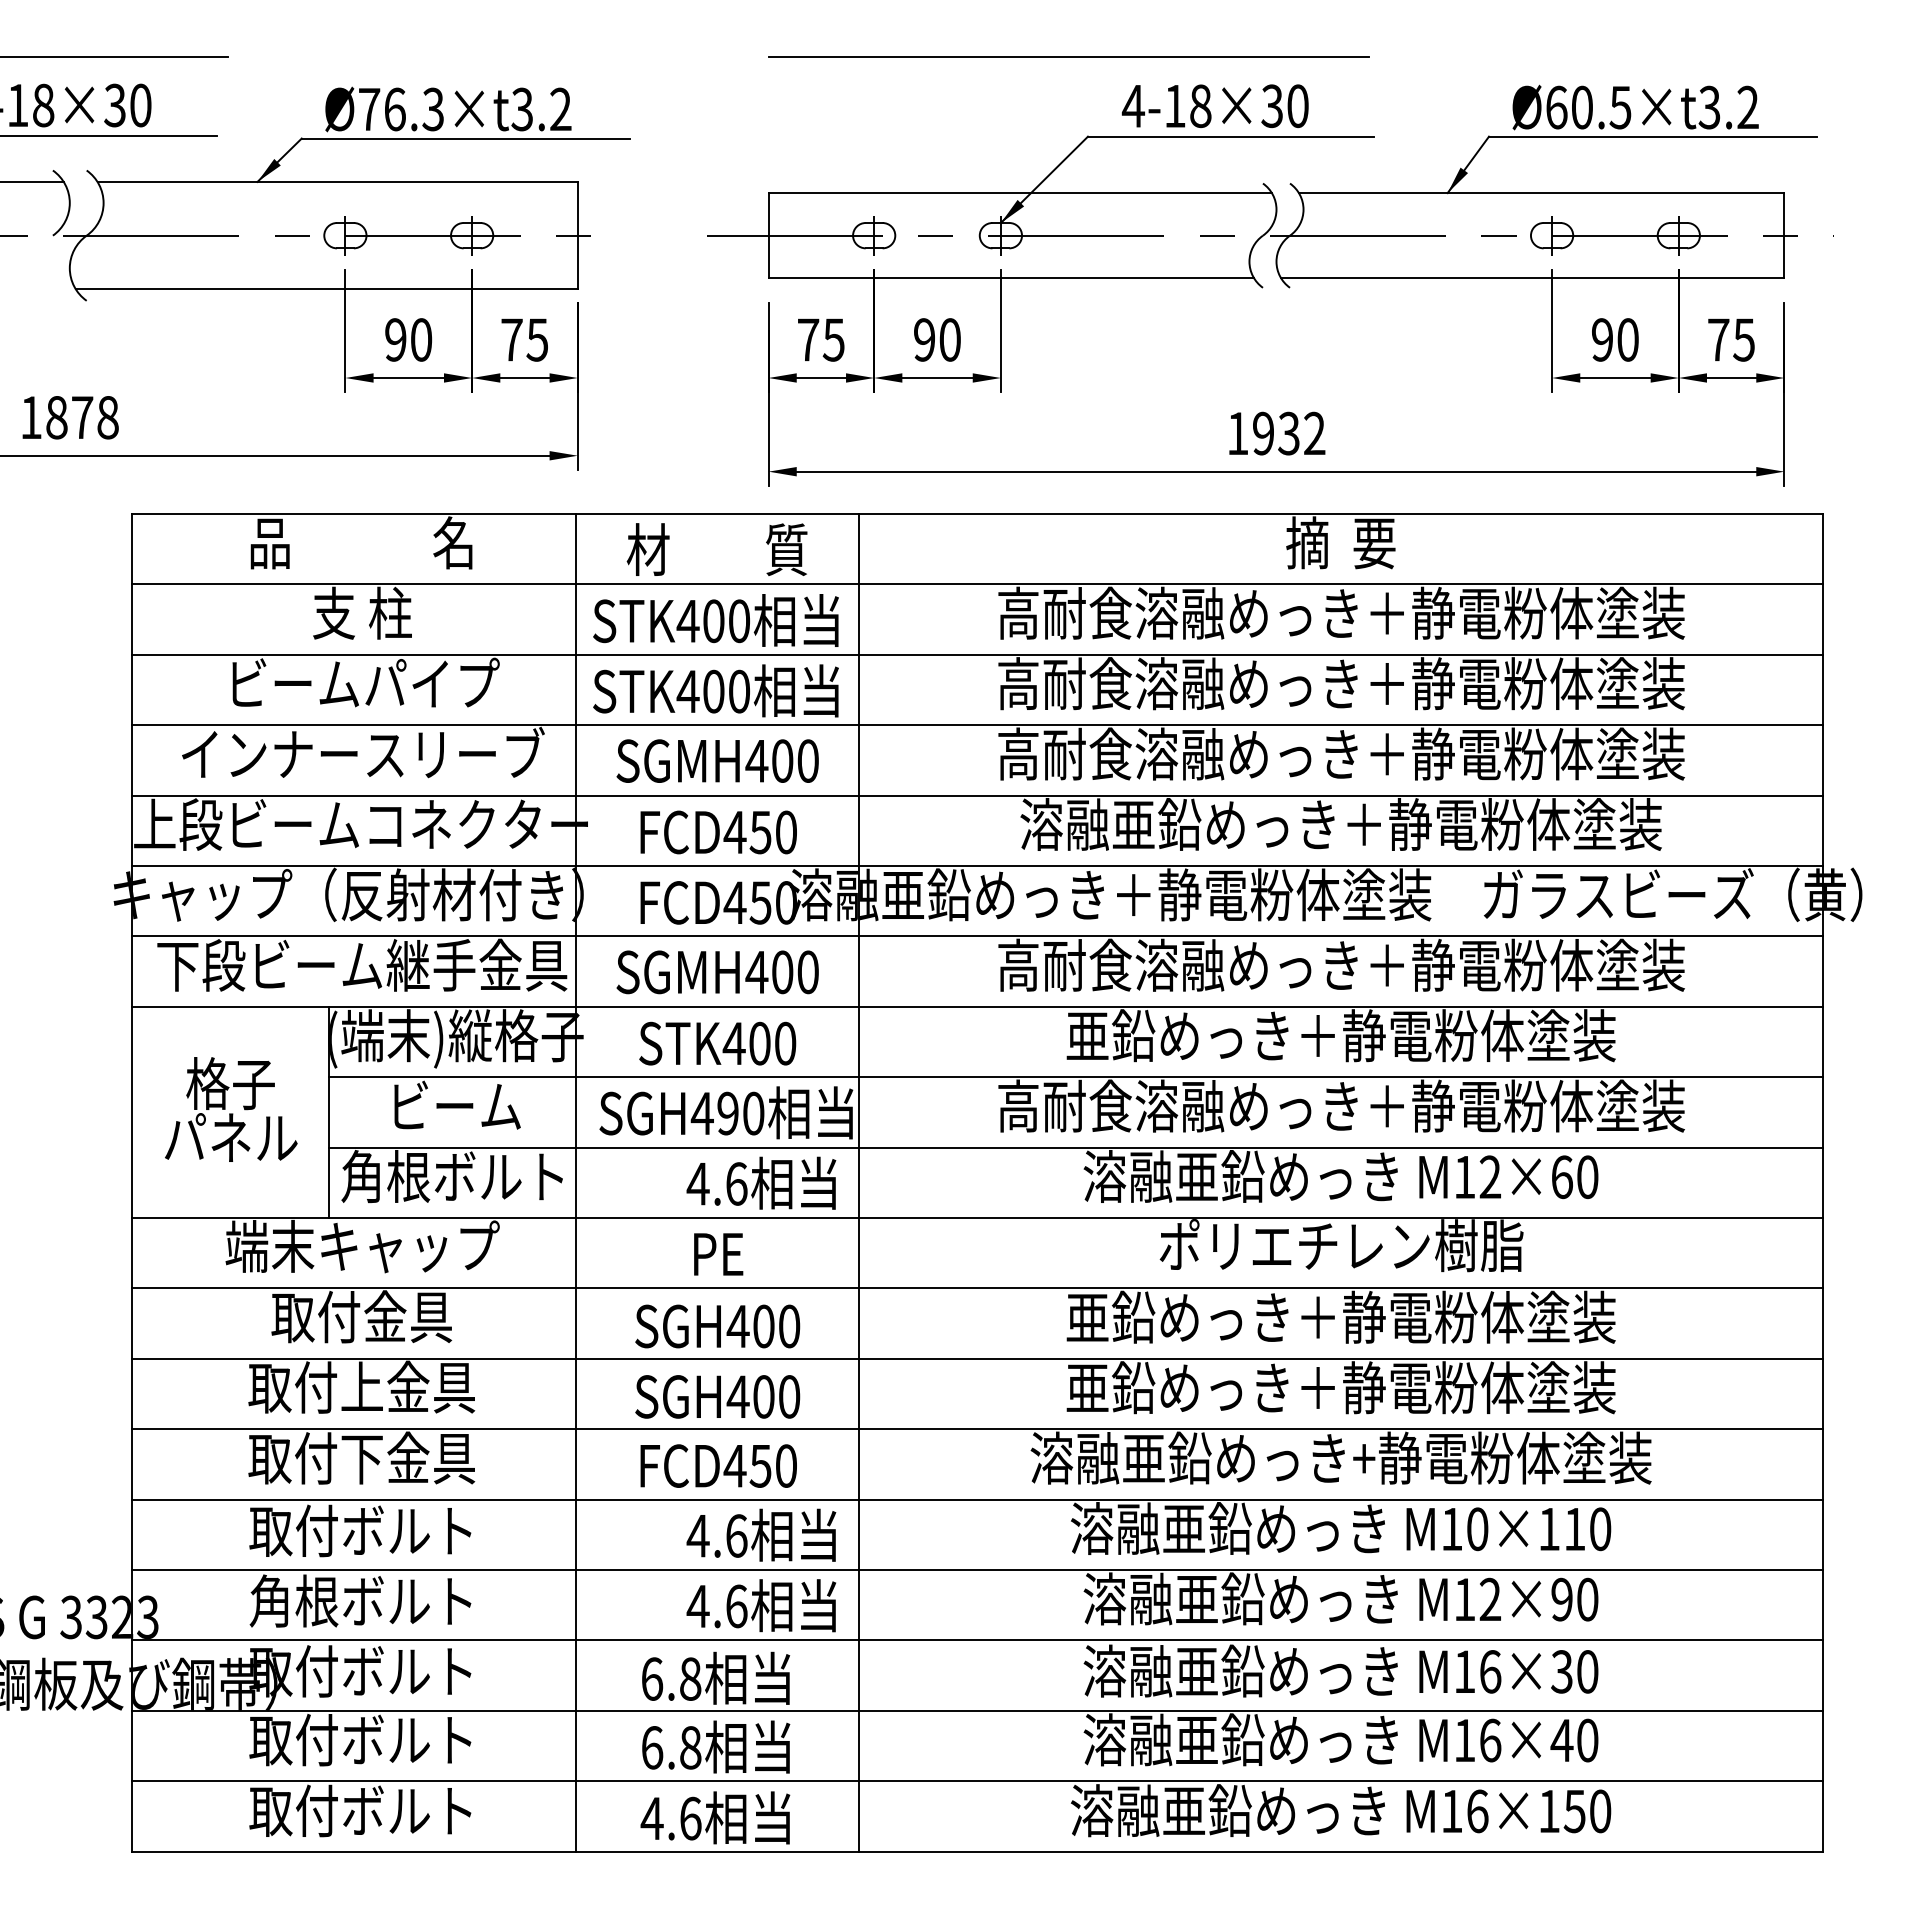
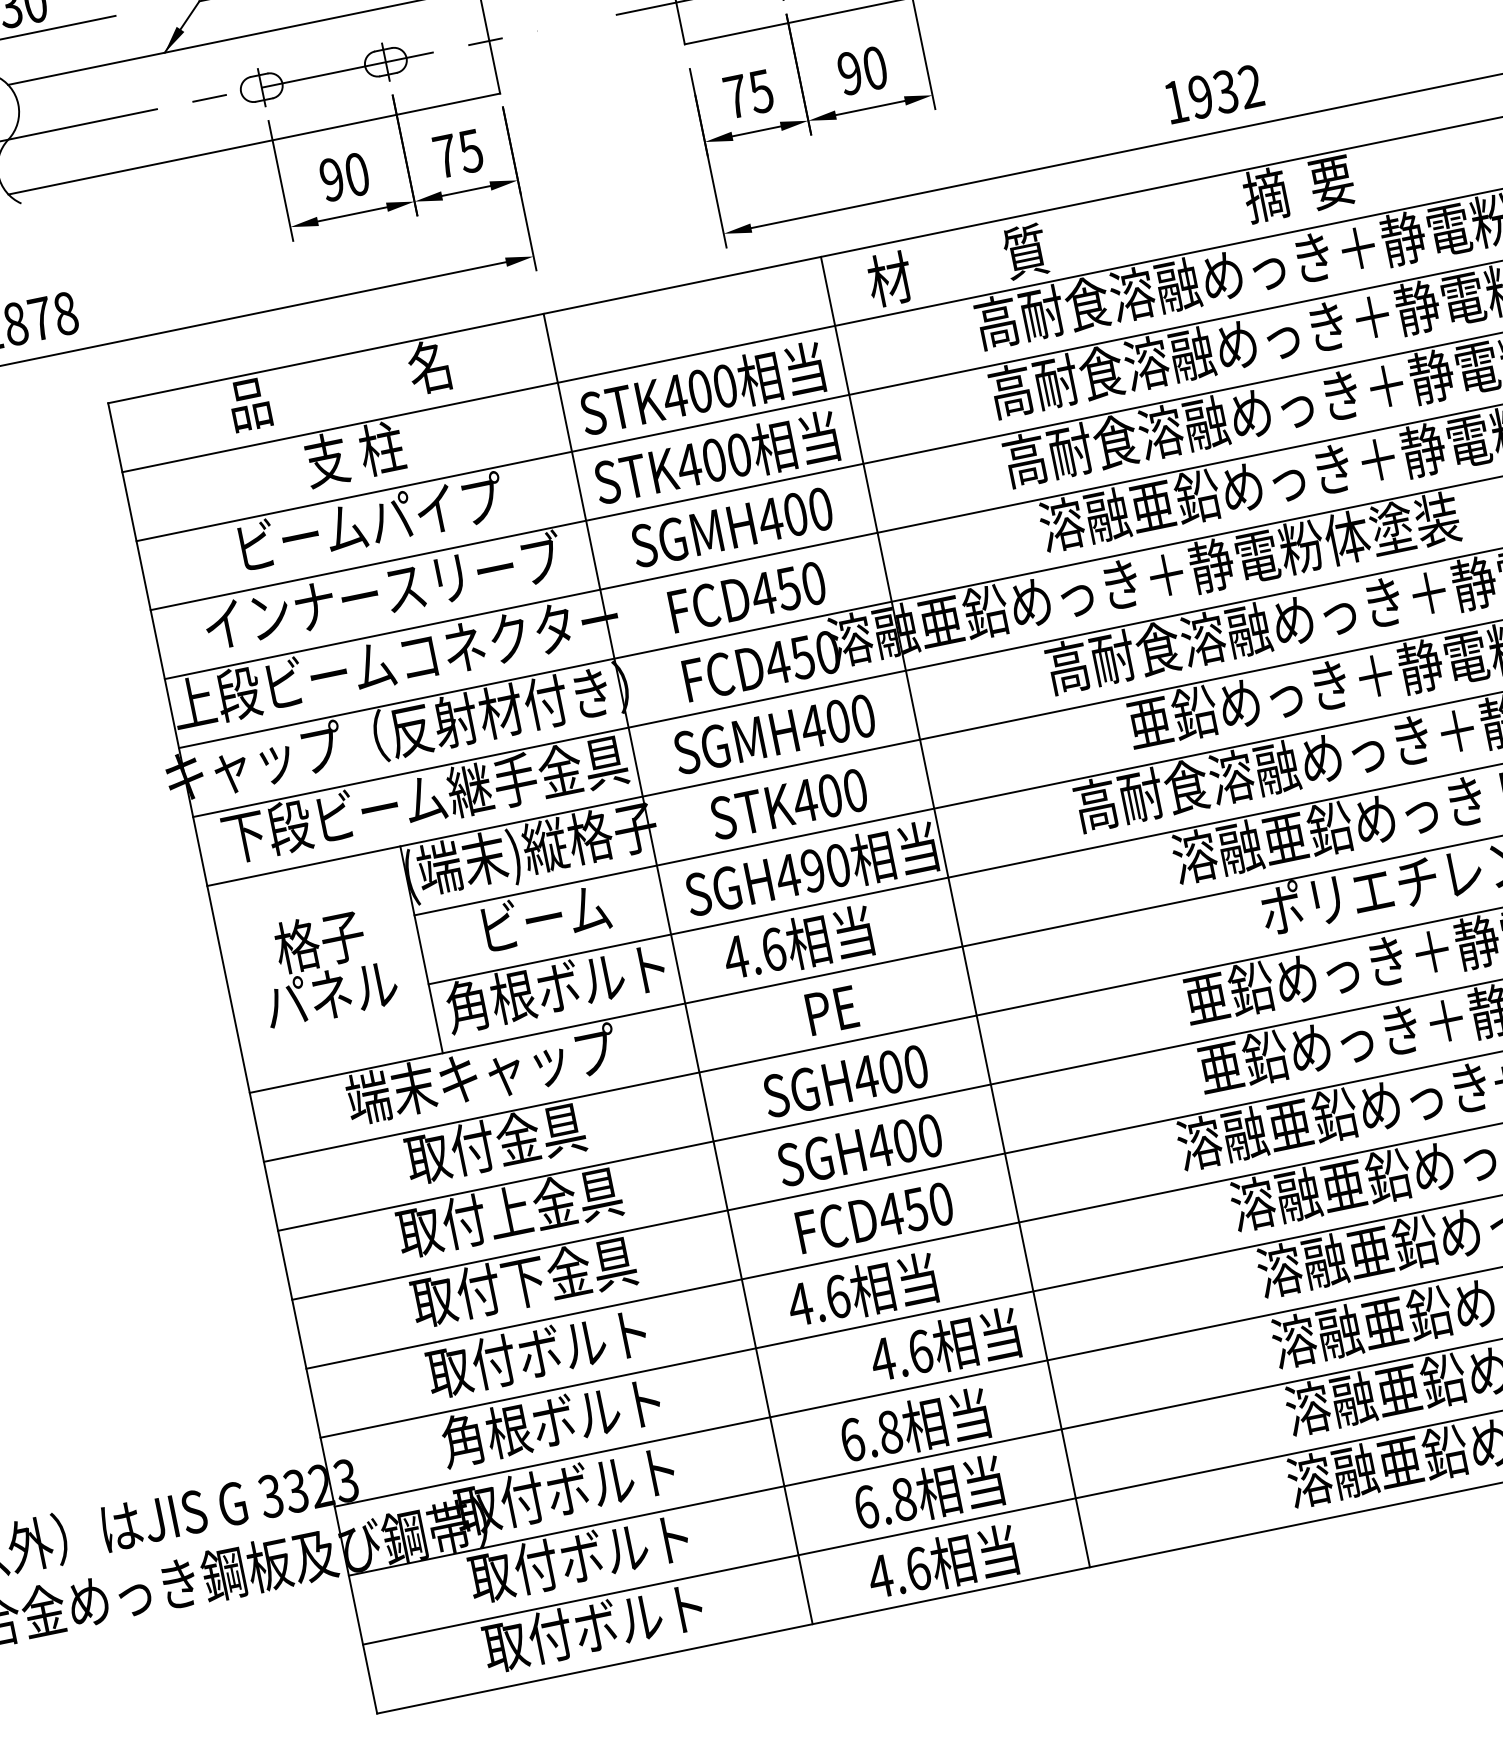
text: (716, 549) -> (956, 265), moved
text: (761, 1182) -> (797, 943), moved
text: (761, 1534) -> (861, 1290), moved

